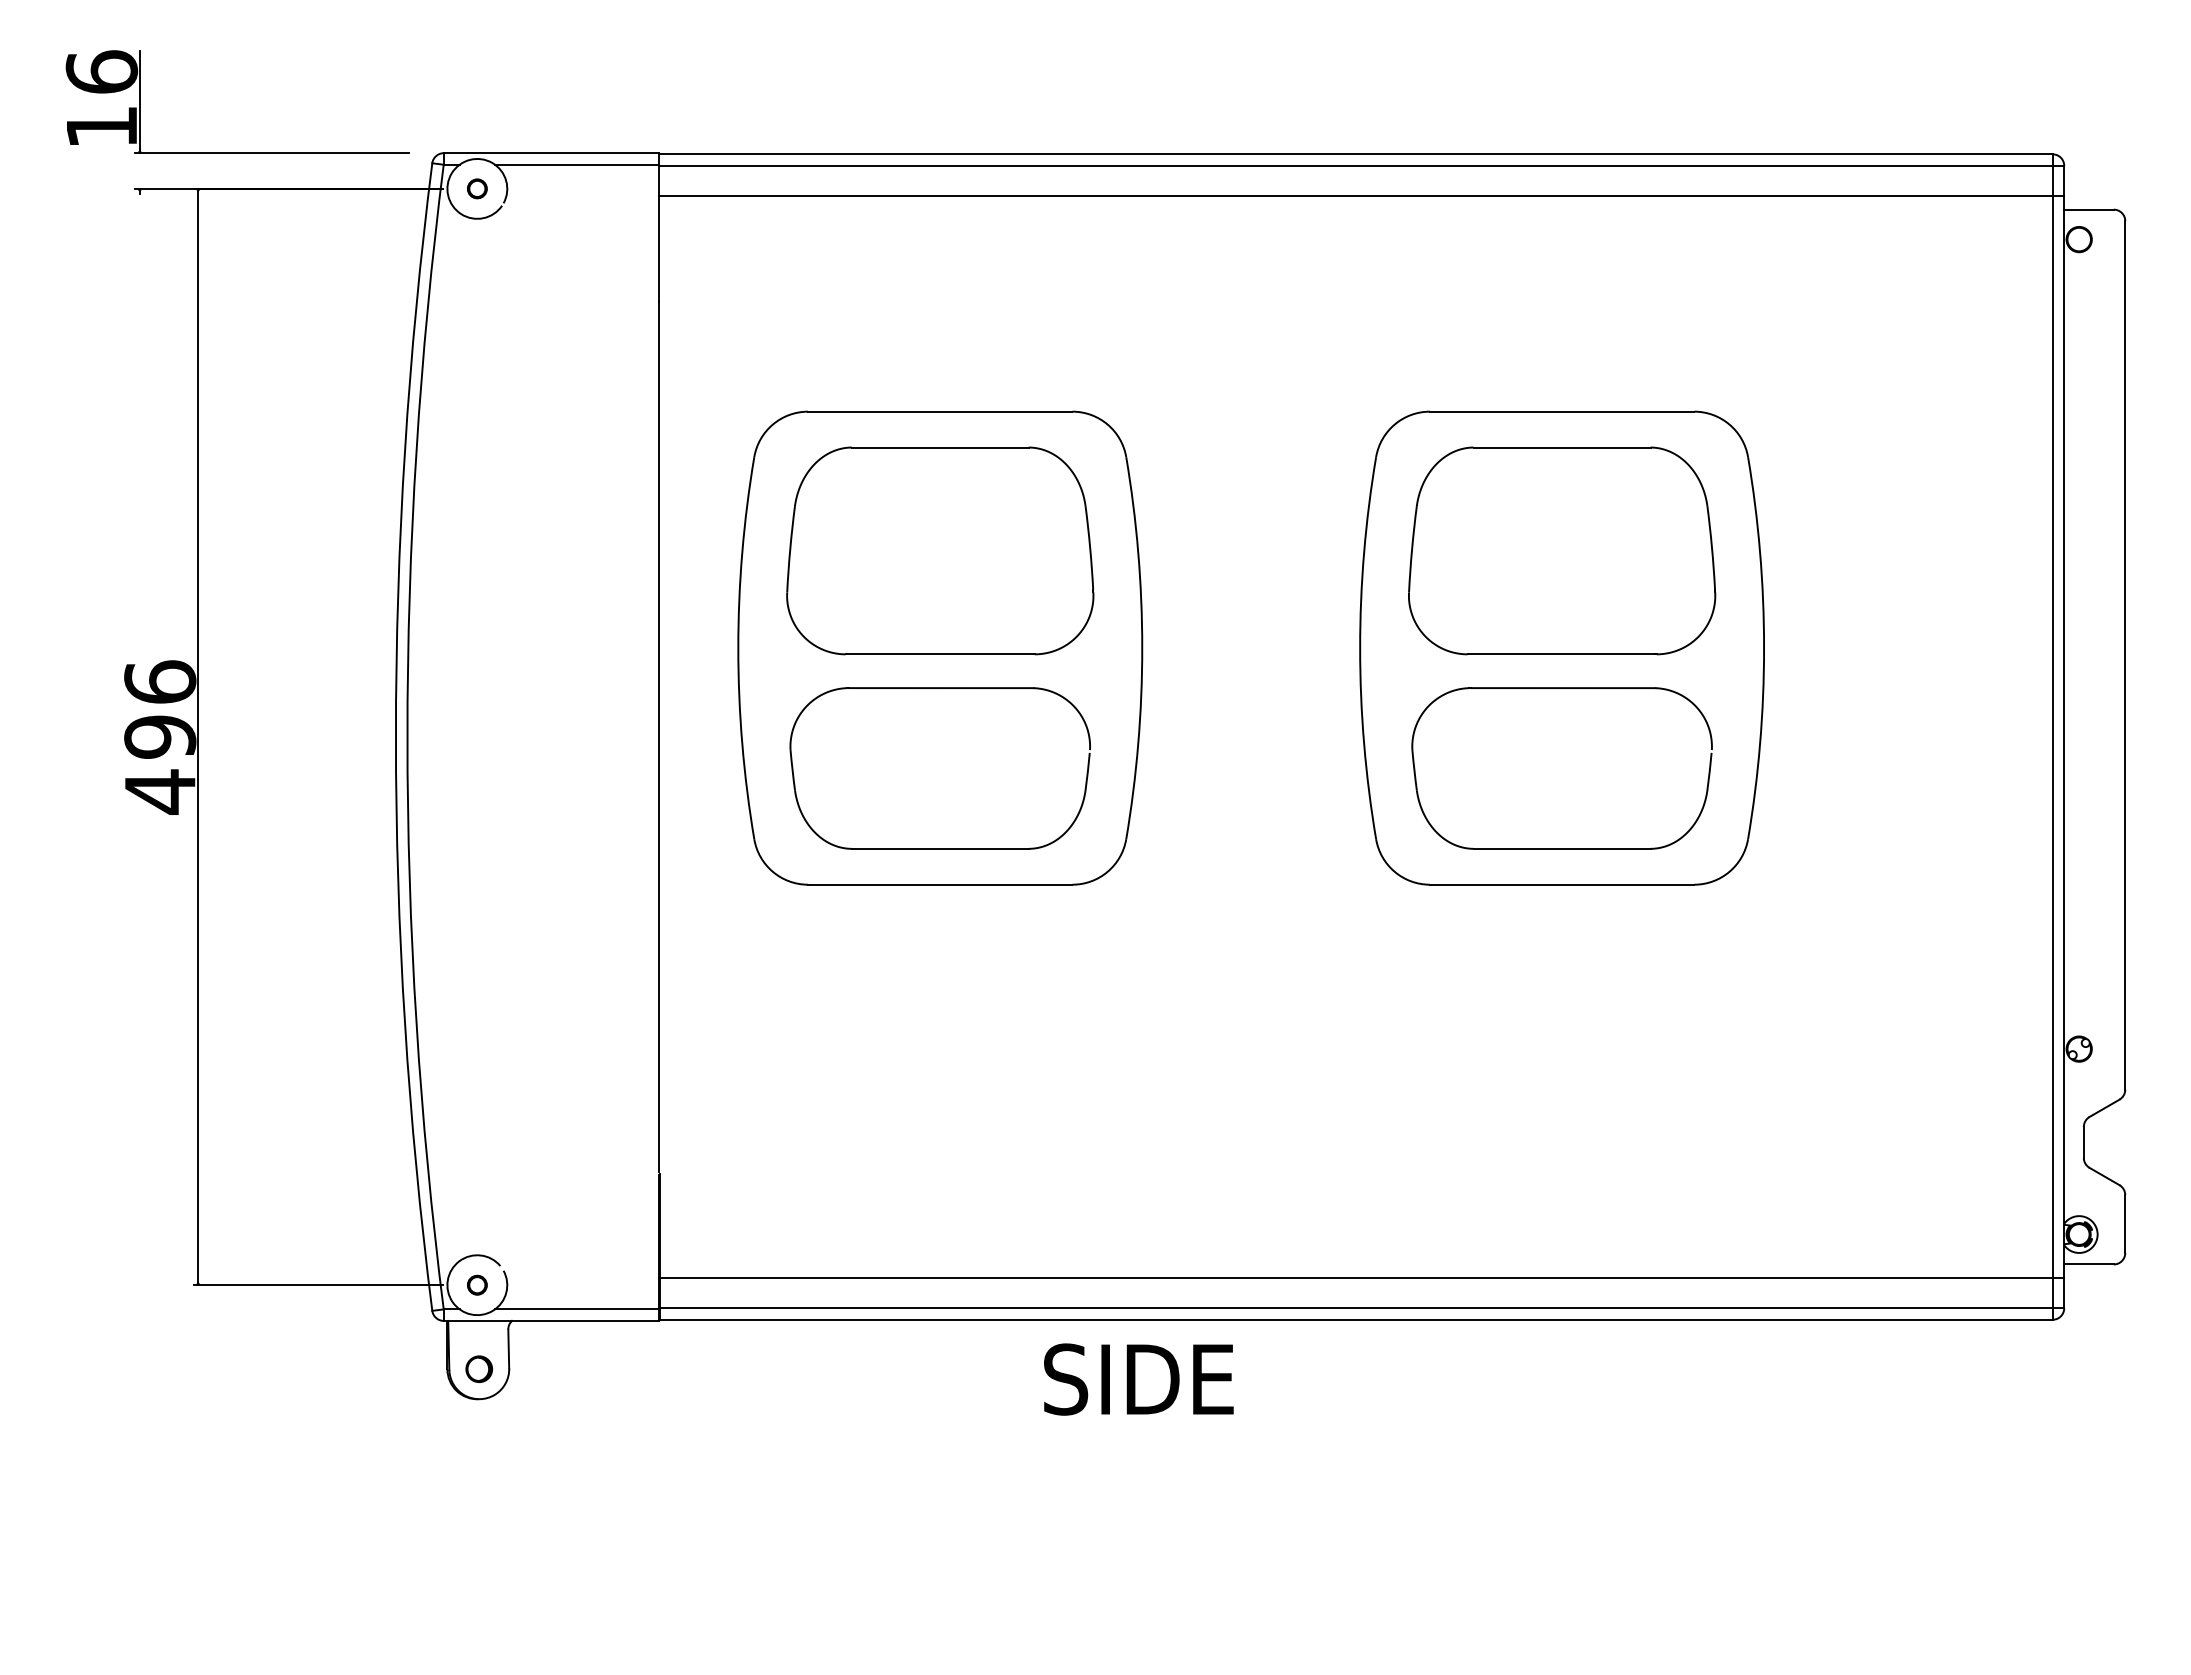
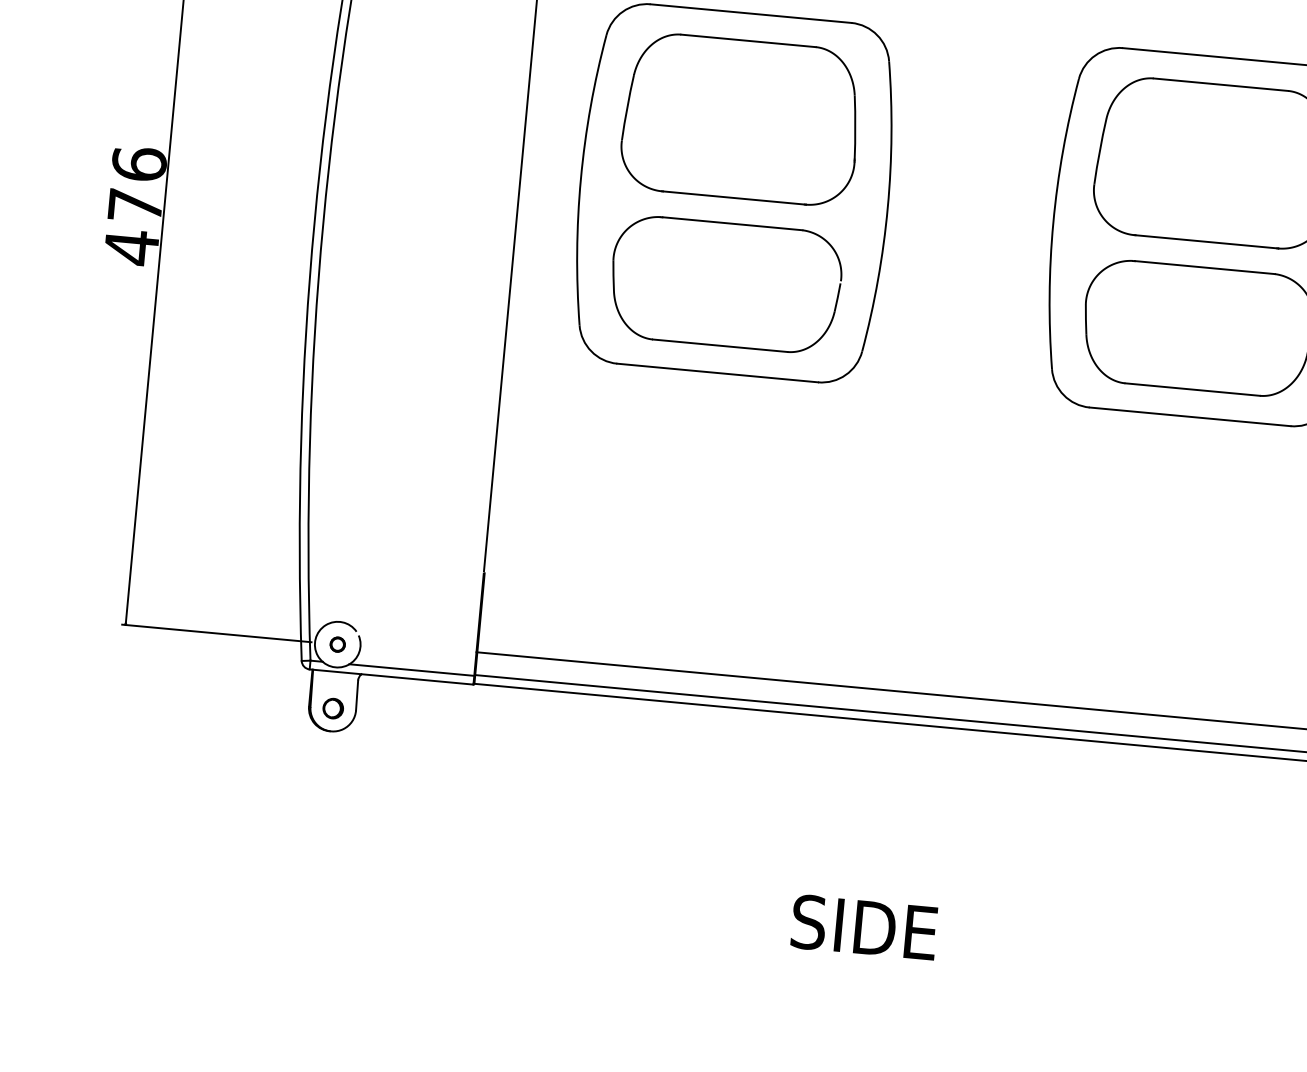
text: (160, 736) -> (135, 205), 496 -> 476
text: (1138, 1379) -> (864, 927), moved

